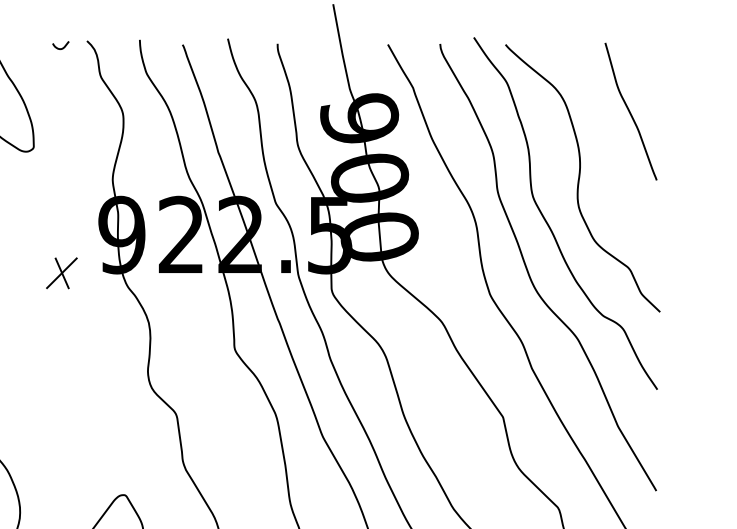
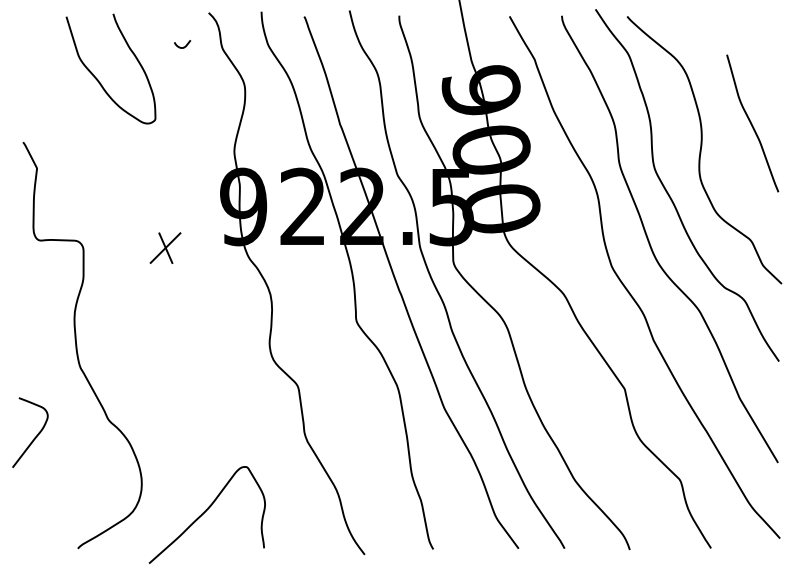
curve: (61, 47) -> (183, 46), moved
curve: (630, 111) -> (752, 123), moved
part: (61, 272) -> (165, 247), moved

